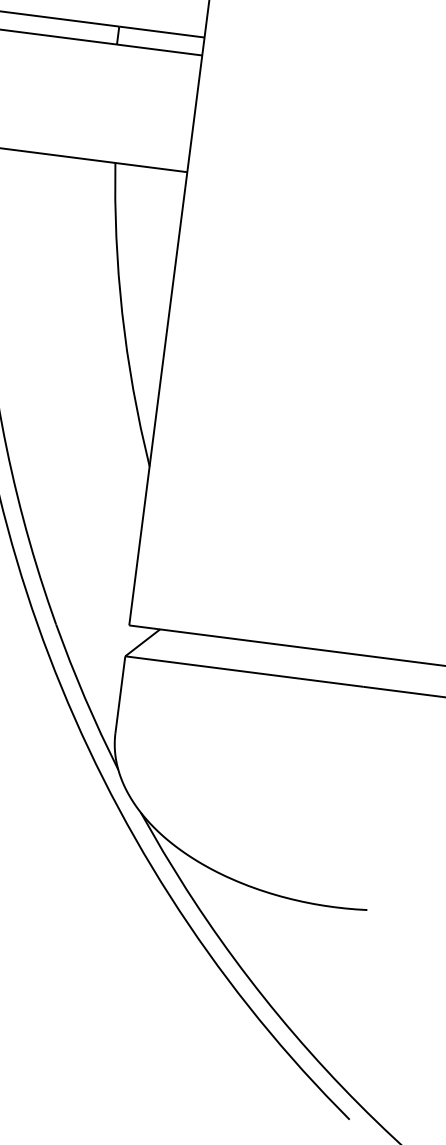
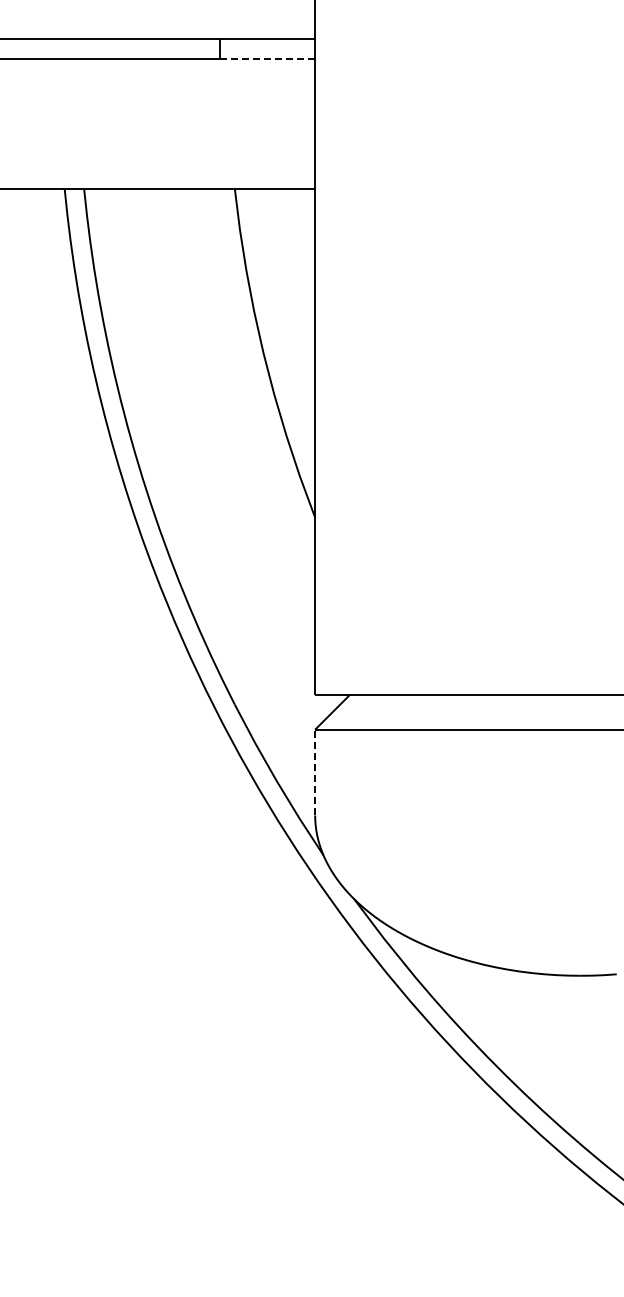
line: (159, 49) -> (267, 58), solid -> dashed
line: (120, 694) -> (315, 772), solid -> dashed

